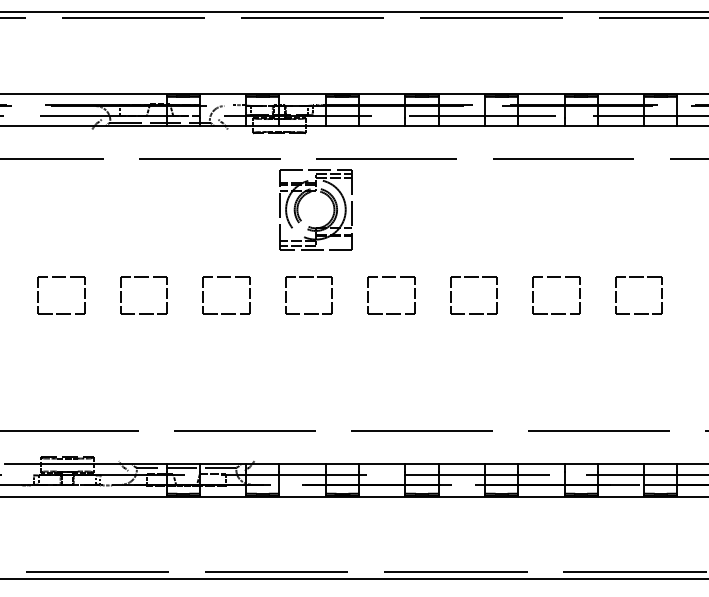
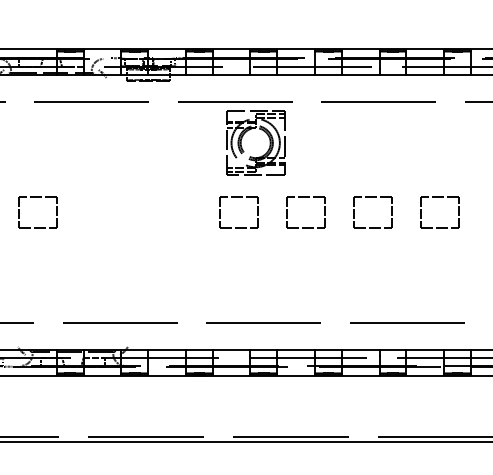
part: (299, 204) -> (242, 138), moved
part: (226, 277) -> (105, 198), removed
part: (308, 277) -> (171, 198), removed

